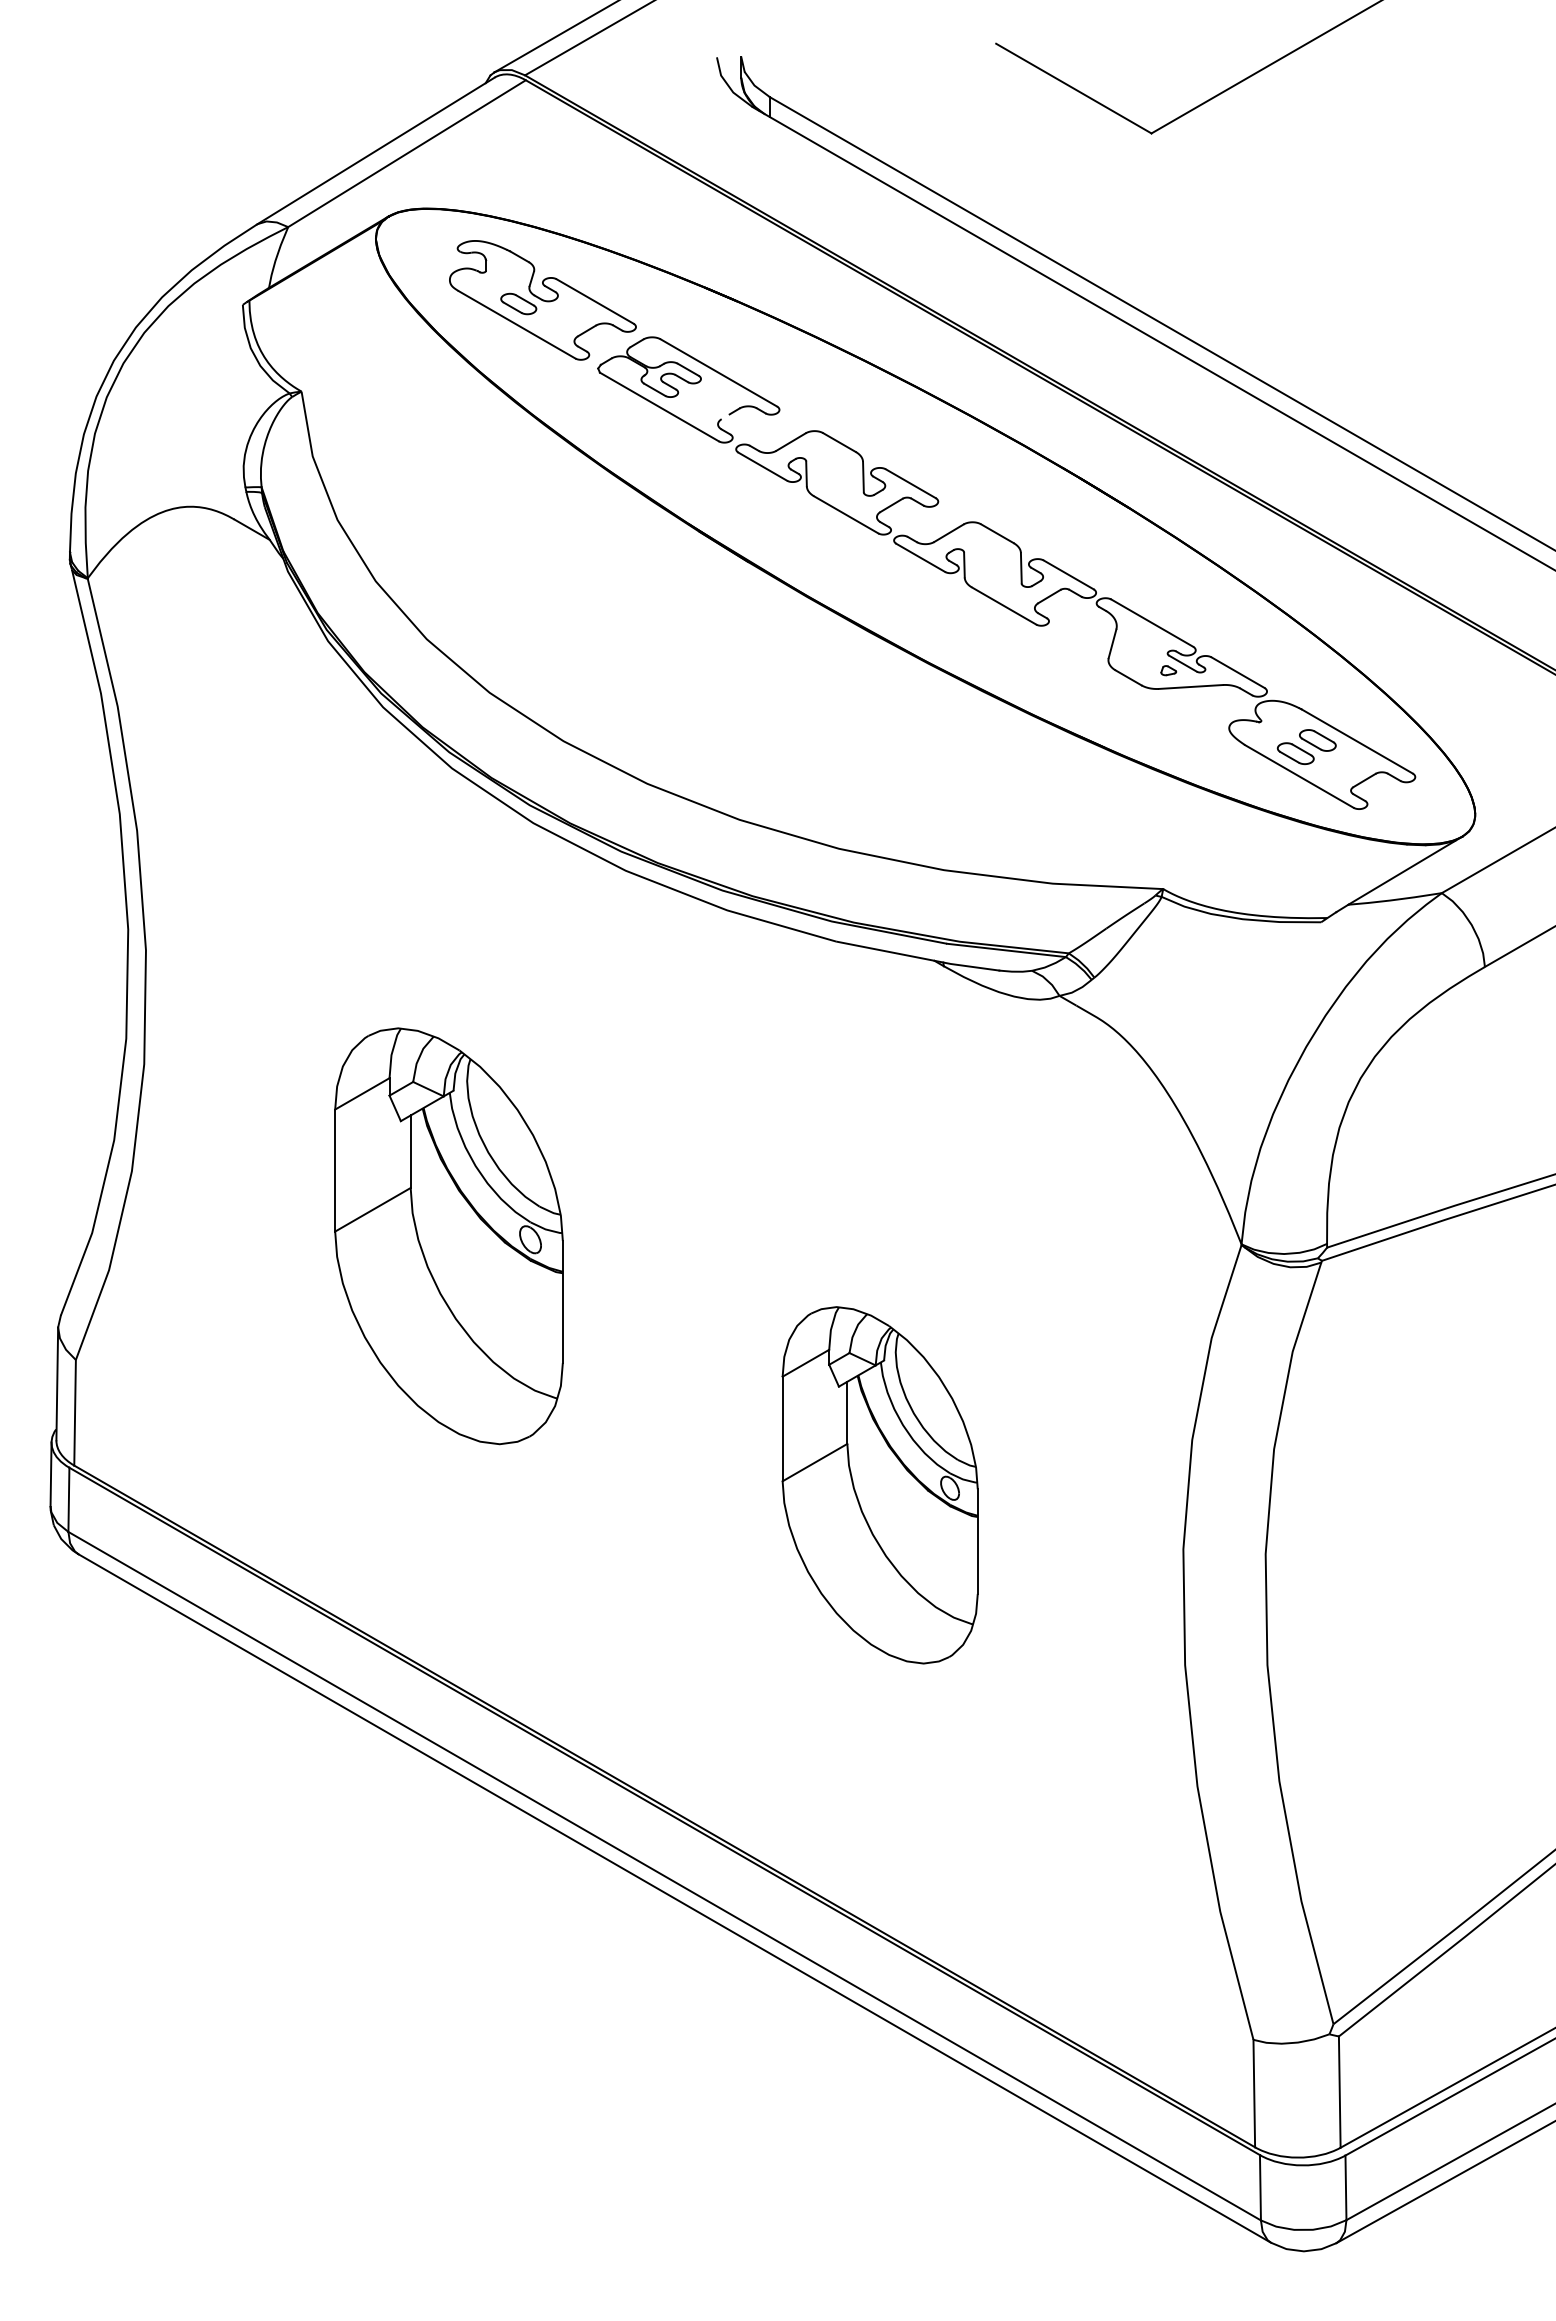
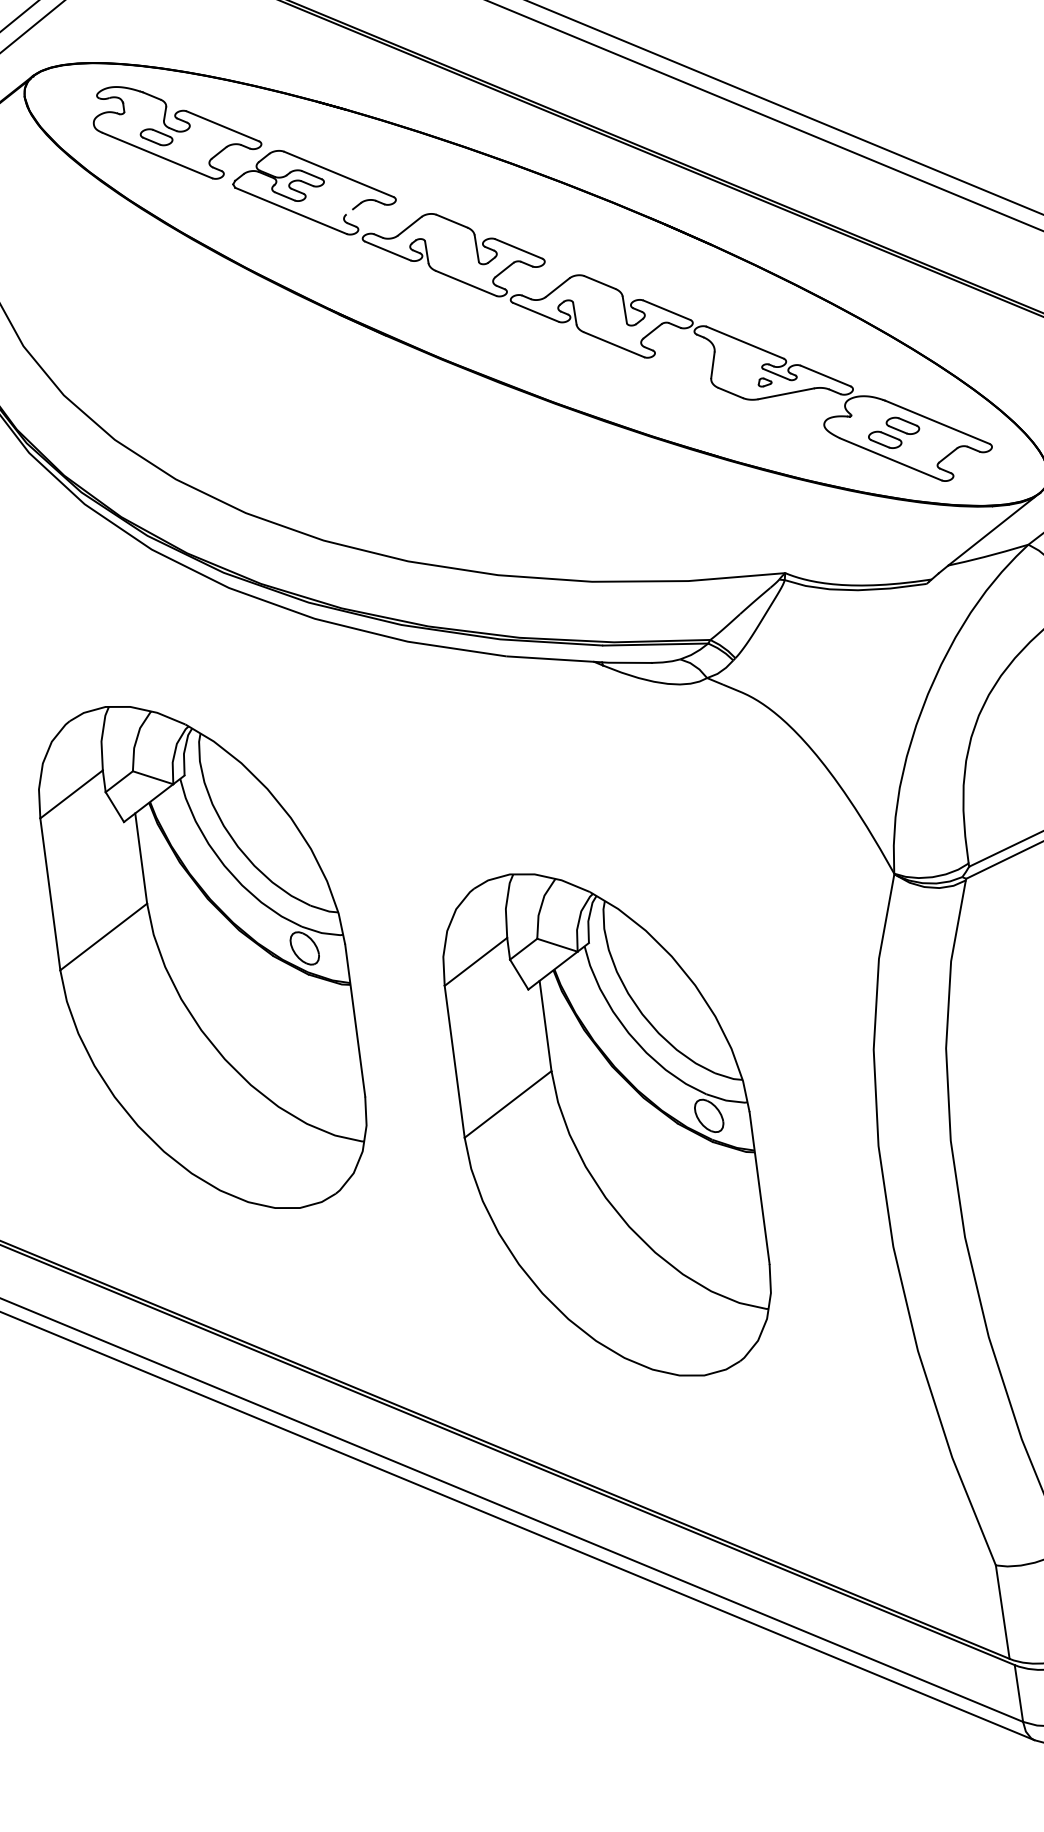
part: (448, 1236) -> (202, 957), size x1.43
part: (879, 1485) -> (606, 1125), size x1.67

